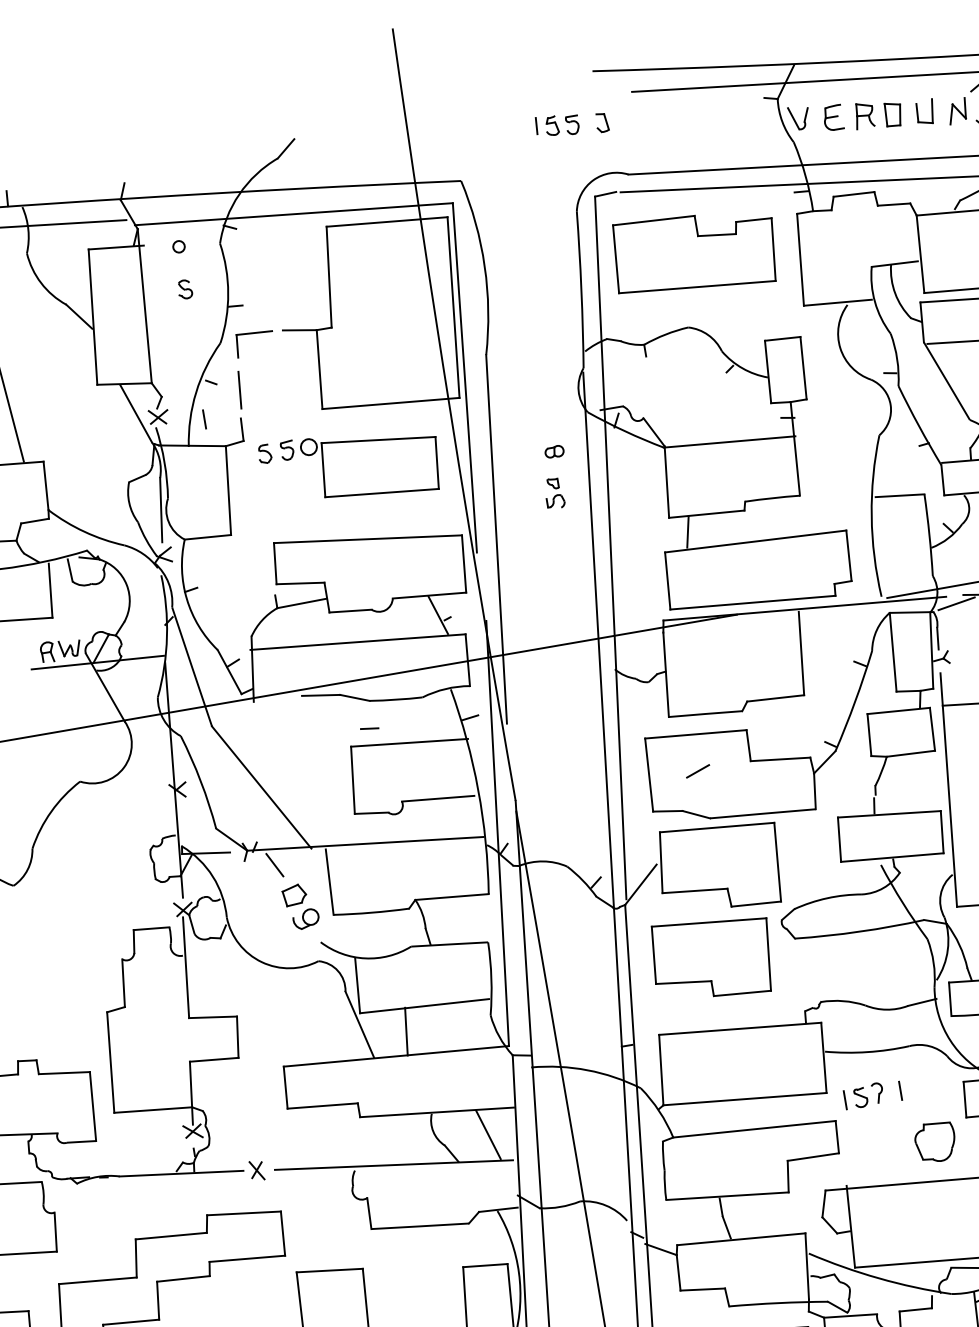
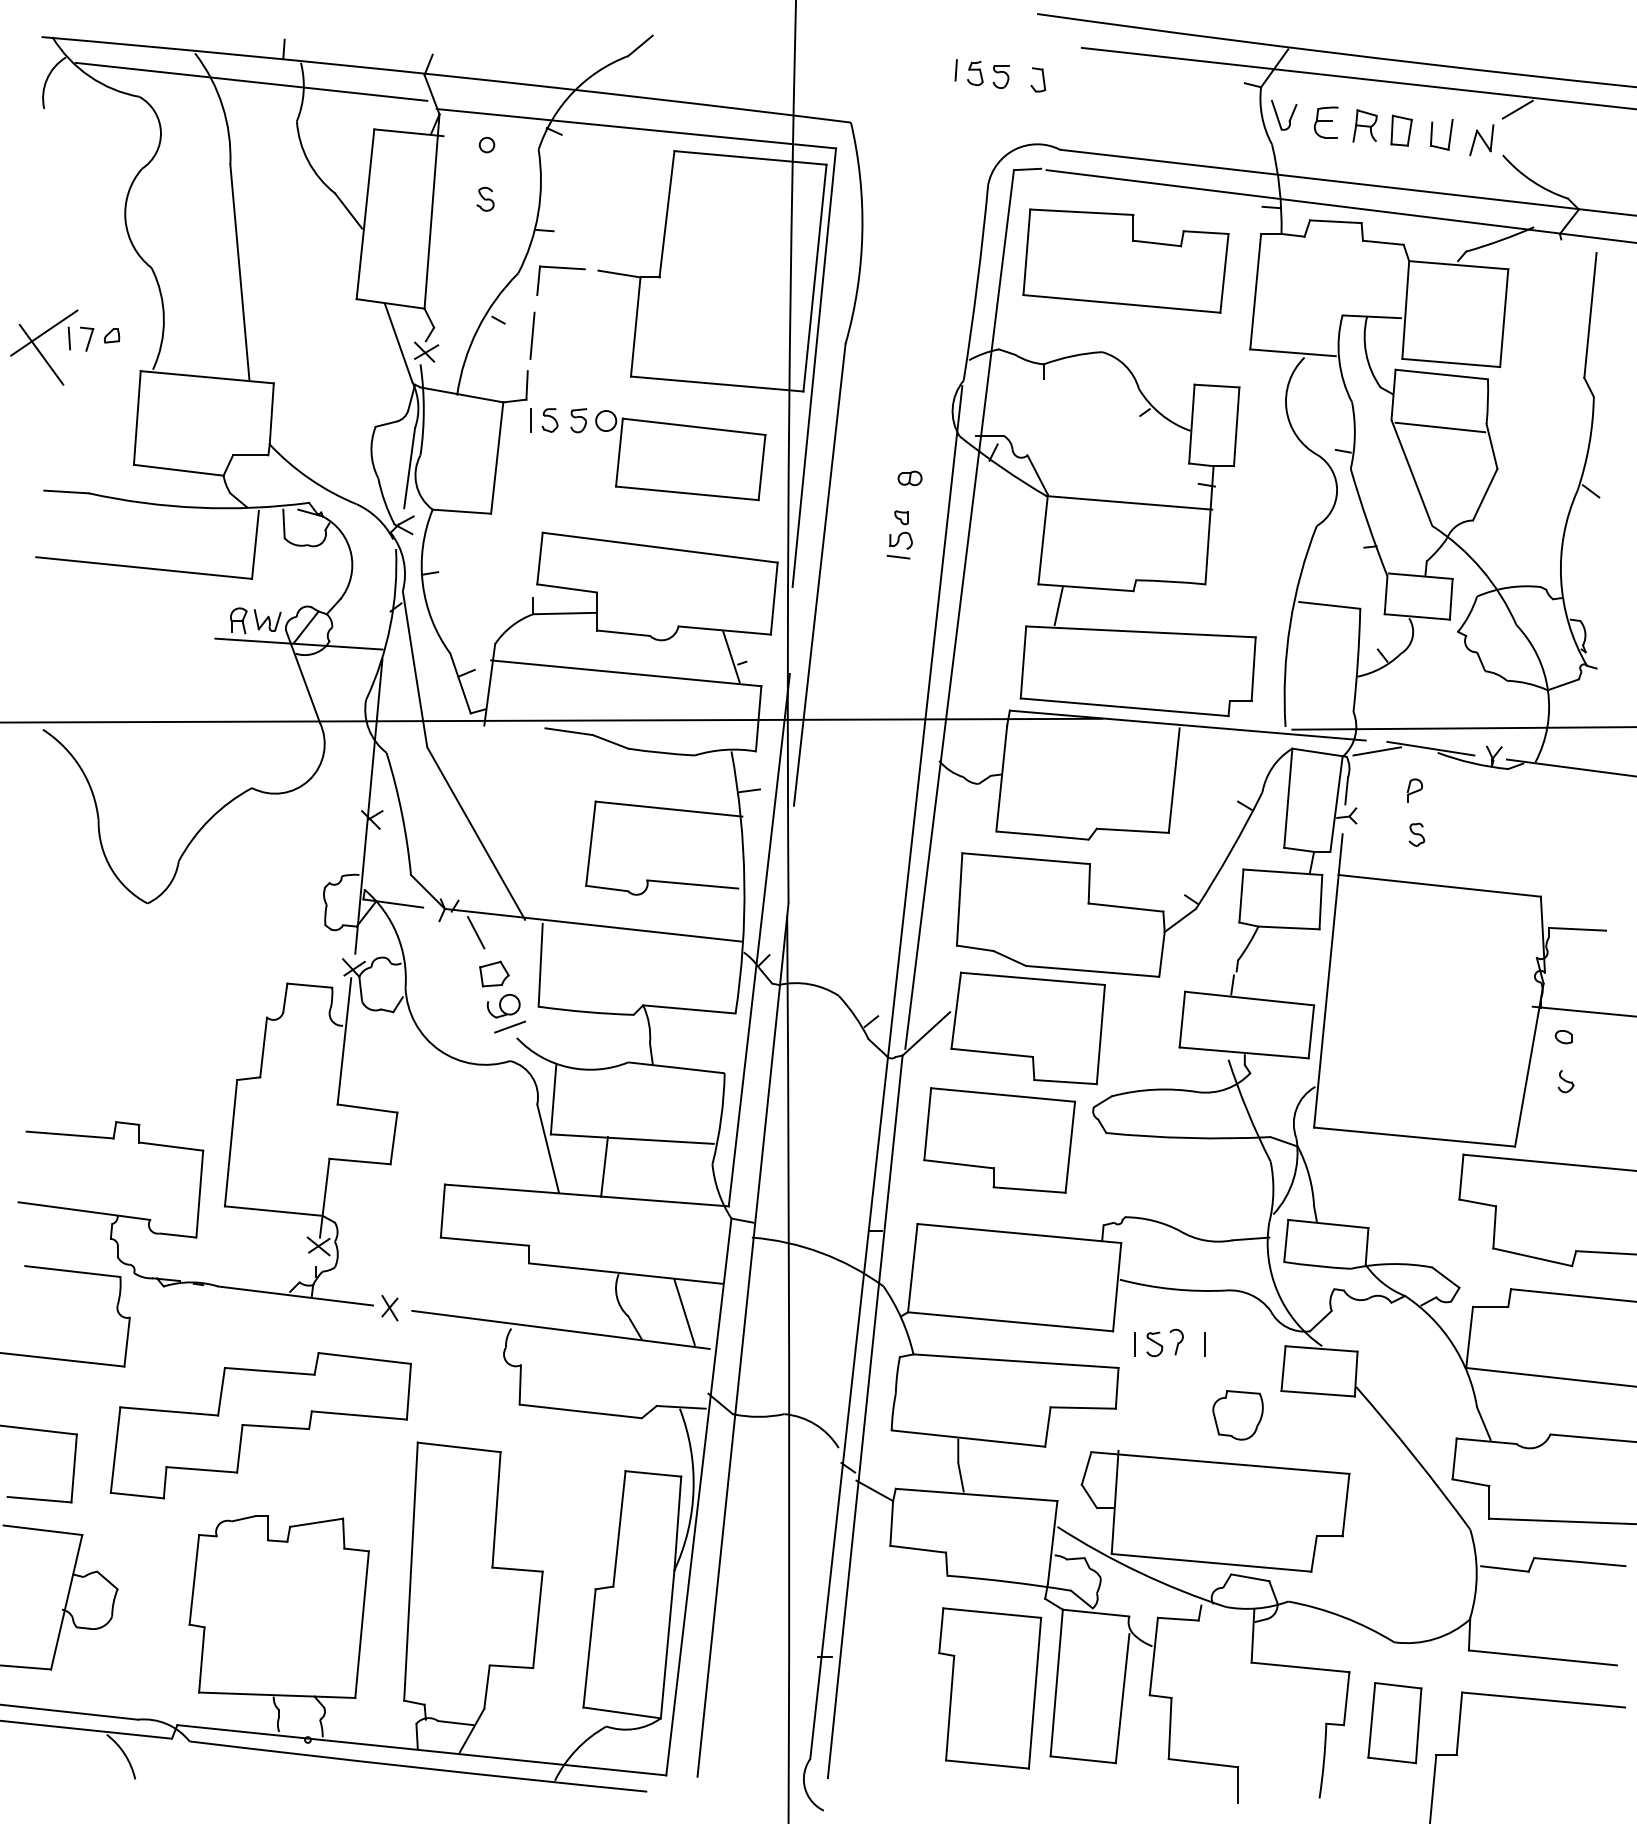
line: (204, 419) -> (530, 420), moved
line: (369, 728) -> (898, 556), moved
line: (697, 770) -> (509, 1026), moved

